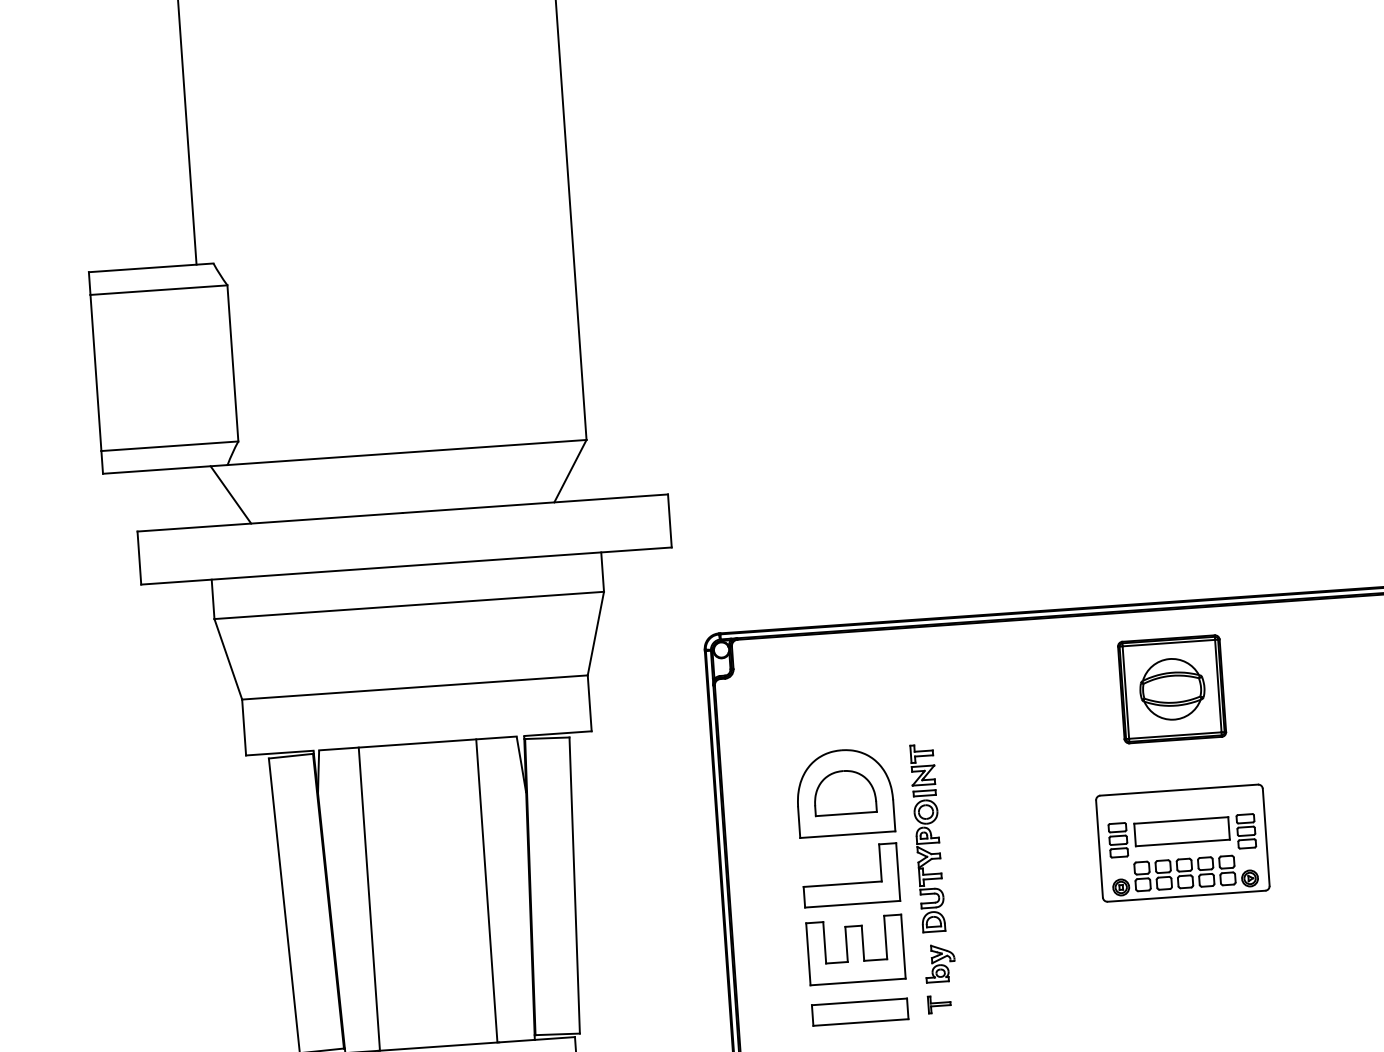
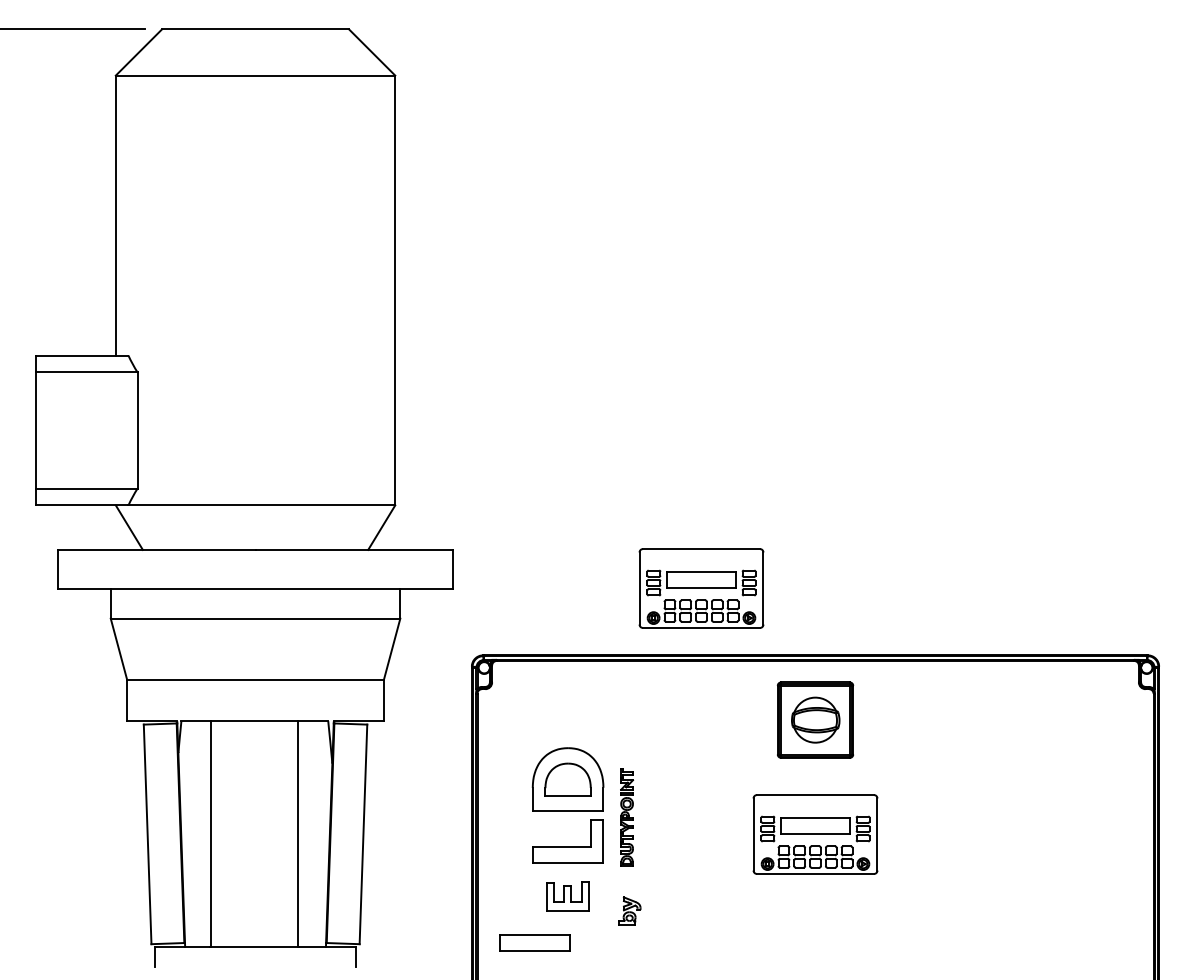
part: (1006, 522) -> (701, 588), added
part: (926, 838) -> (626, 817), size x0.7
part: (855, 949) -> (567, 896), size x0.6
part: (938, 1003) -> (626, 940), removed
part: (859, 1011) -> (534, 942), moved

